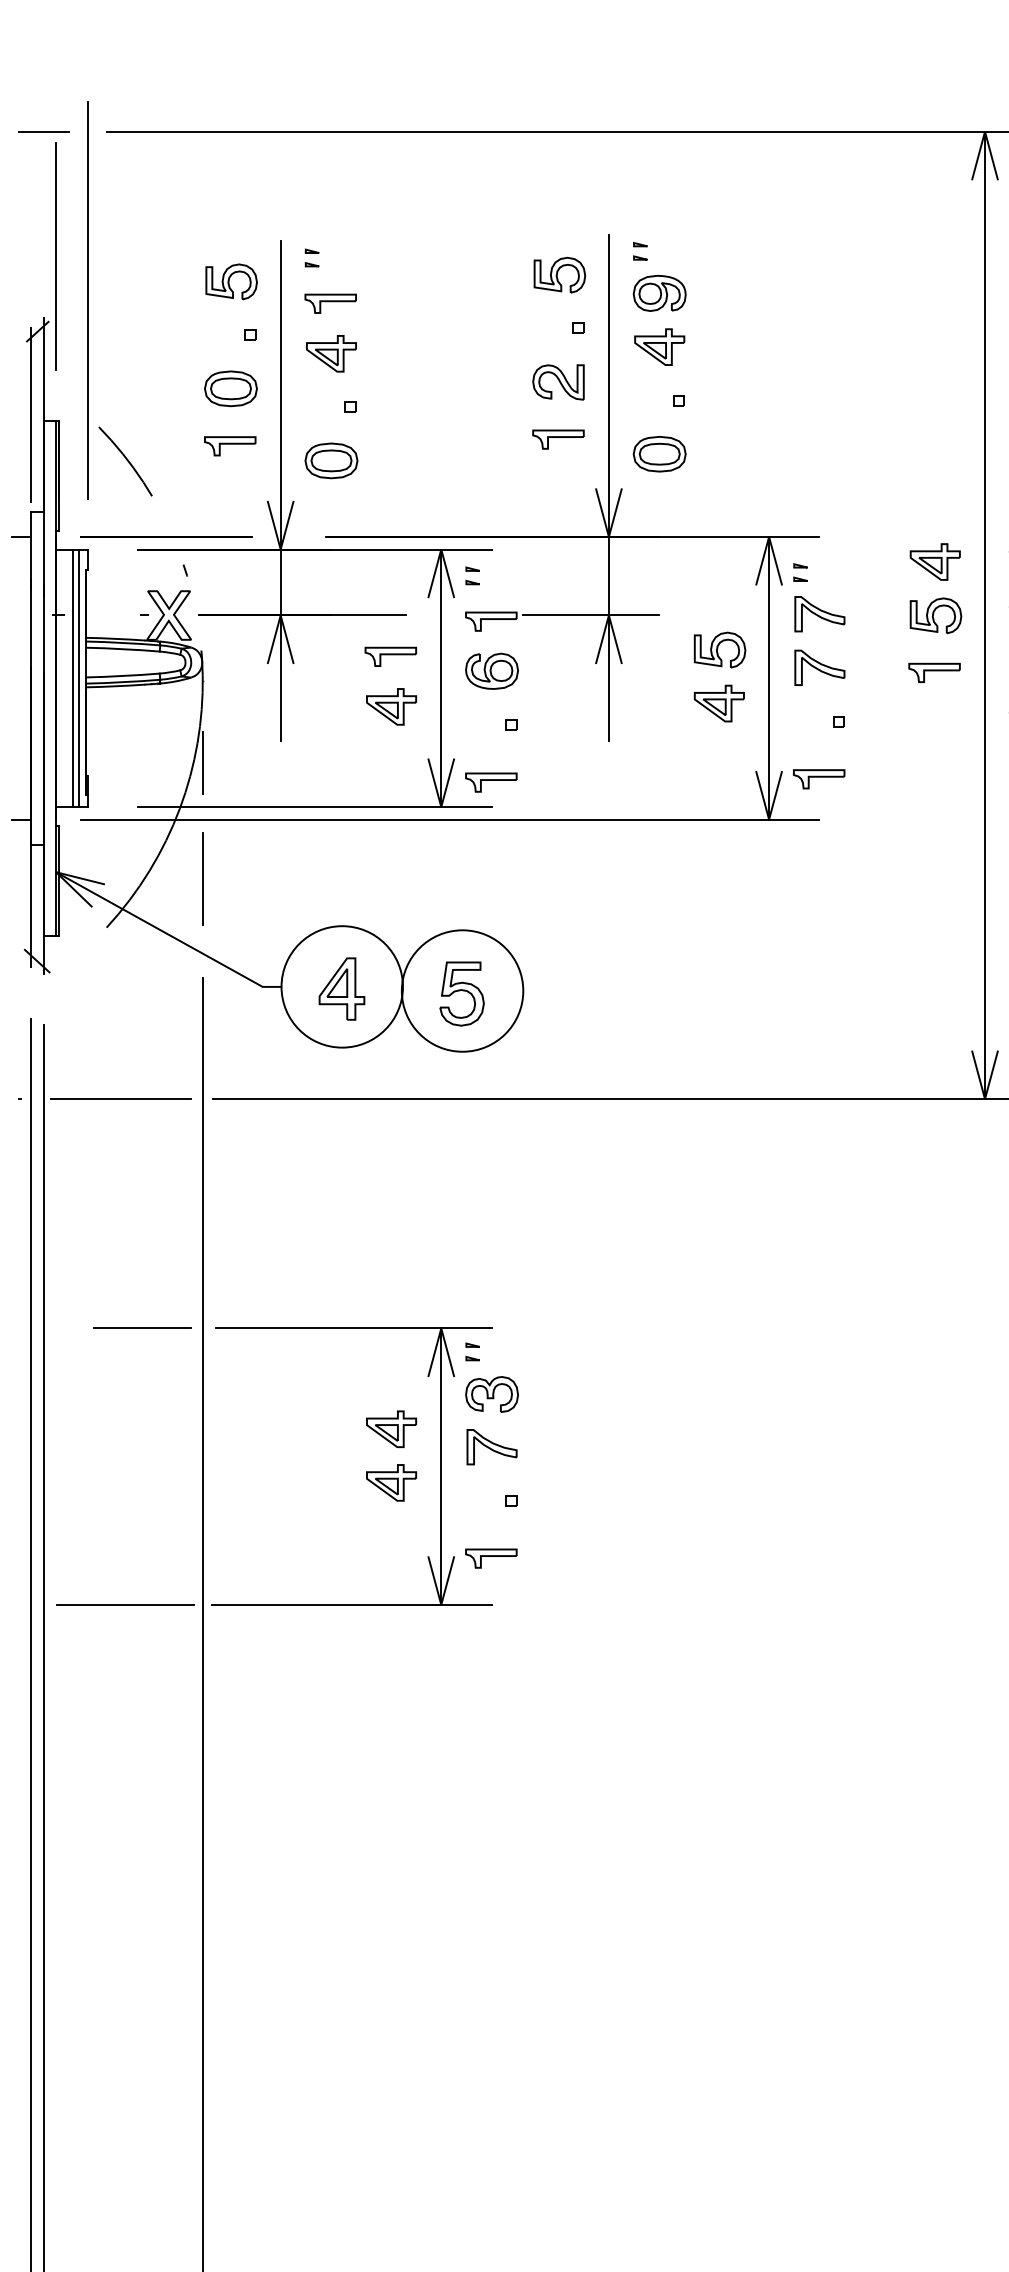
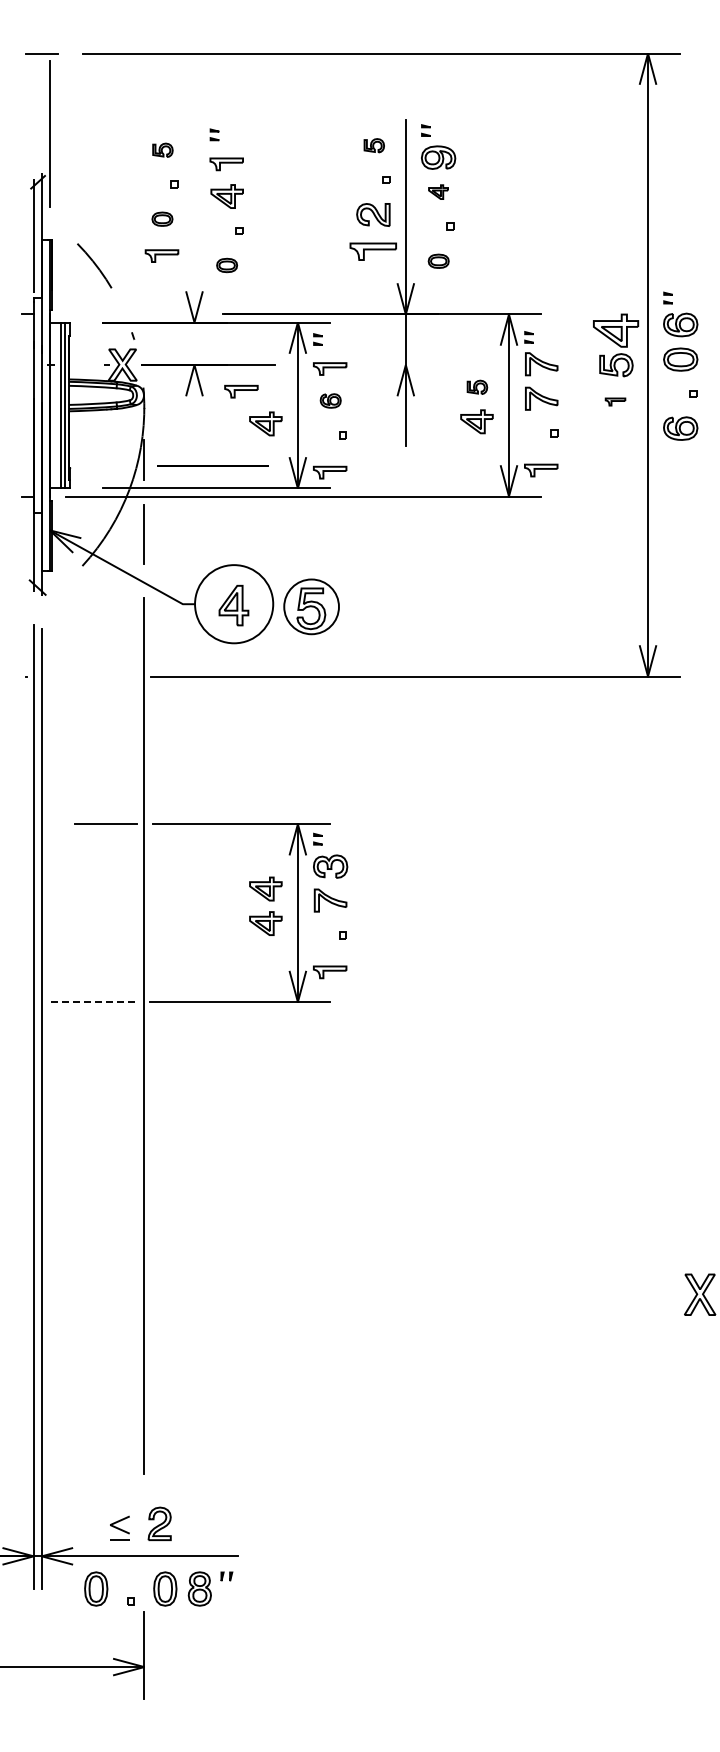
part: (560, 274) -> (374, 145), size x0.6
part: (231, 282) -> (162, 150), size x0.6
line: (88, 300) -> (70, 162), removed
part: (659, 345) -> (438, 191), size x0.6
part: (231, 389) -> (162, 219), size x0.6
part: (558, 439) -> (373, 251), size x1.4
part: (659, 454) -> (438, 261), size x0.6
part: (330, 460) -> (226, 265), size x0.6
line: (280, 490) -> (194, 284), removed
line: (165, 535) -> (212, 465), moved
part: (934, 561) -> (615, 330), size x1.4
line: (591, 616) -> (394, 365), removed
part: (720, 650) -> (477, 387), size x0.6
part: (390, 656) -> (241, 391), moved
part: (491, 670) -> (330, 400), size x0.6
part: (934, 672) -> (615, 401), size x0.6
circle: (462, 990) -> (311, 606), size x0.7
line: (120, 1099) -> (91, 676), removed
line: (125, 1605) -> (94, 1002), solid -> dashed

